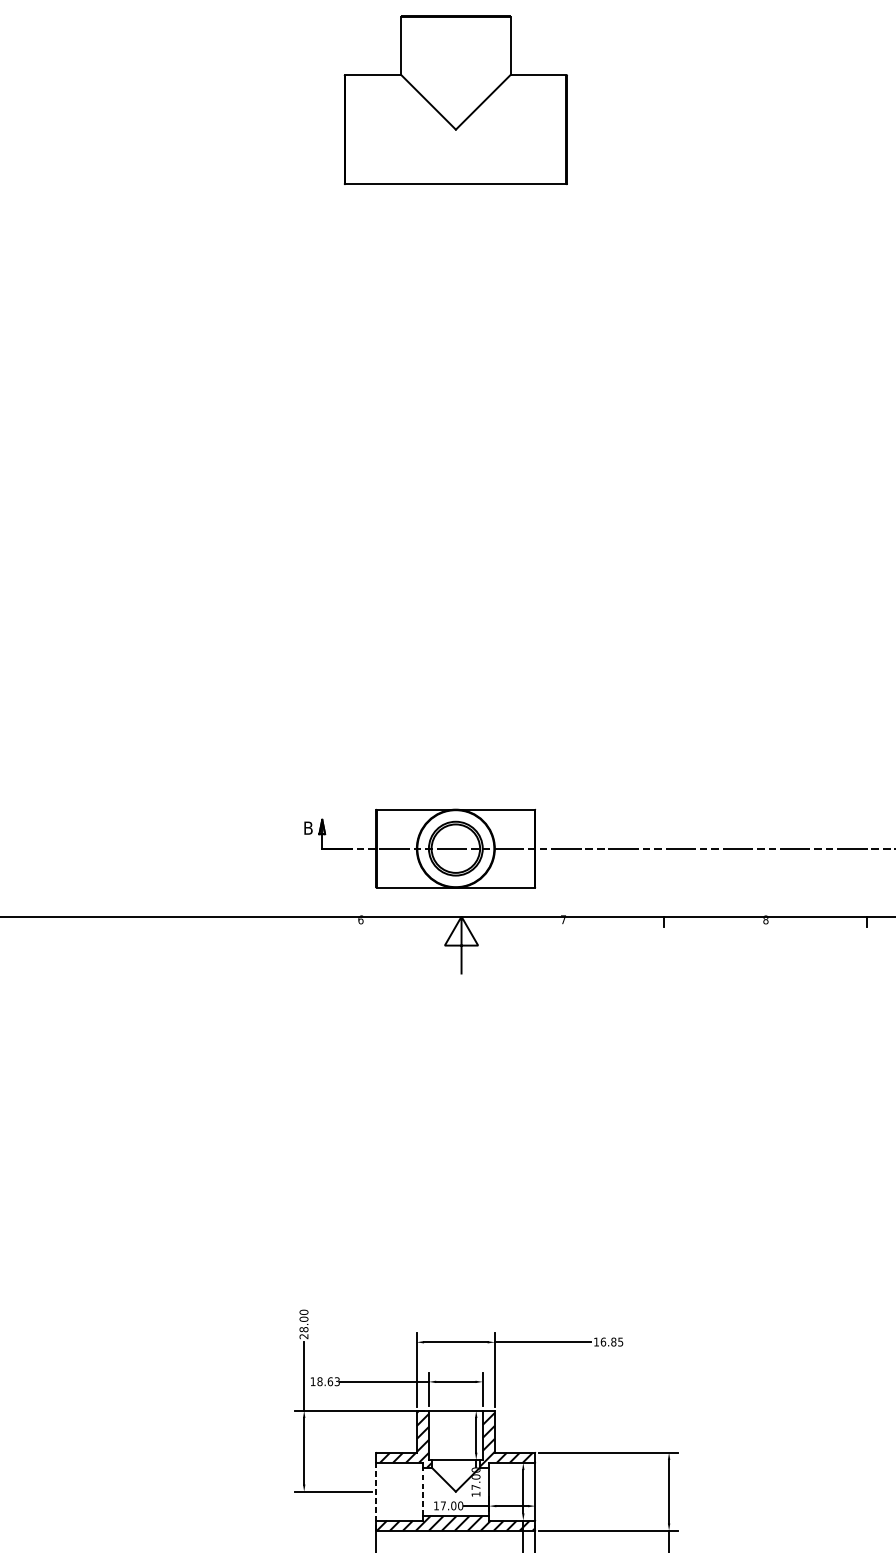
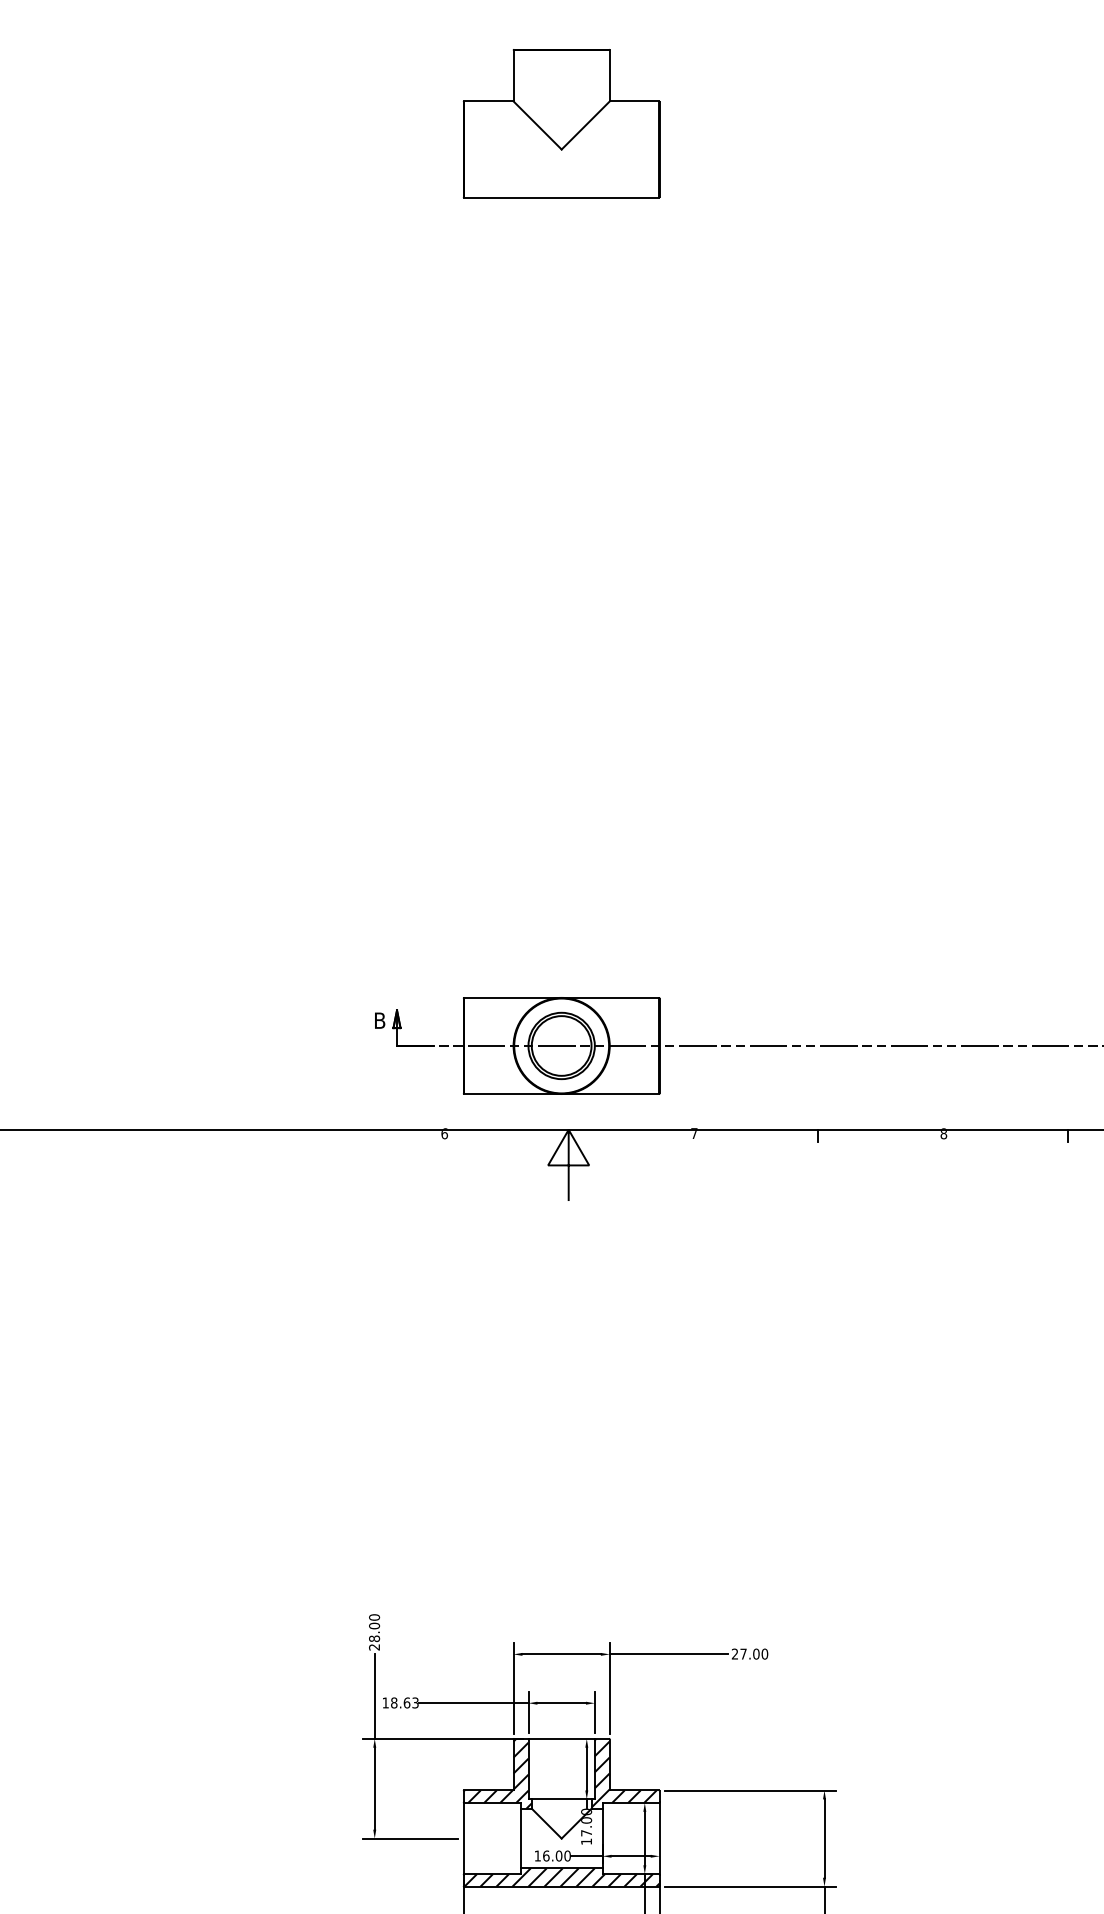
part: (455, 100) -> (561, 123), size x0.71
text: (608, 1341) -> (749, 1653), 16.85 -> 27.00
line: (422, 1491) -> (520, 1838), dashed -> solid
line: (376, 1492) -> (463, 1839), dashed -> solid
text: (443, 1505) -> (546, 1855), 17.00 -> 16.00

